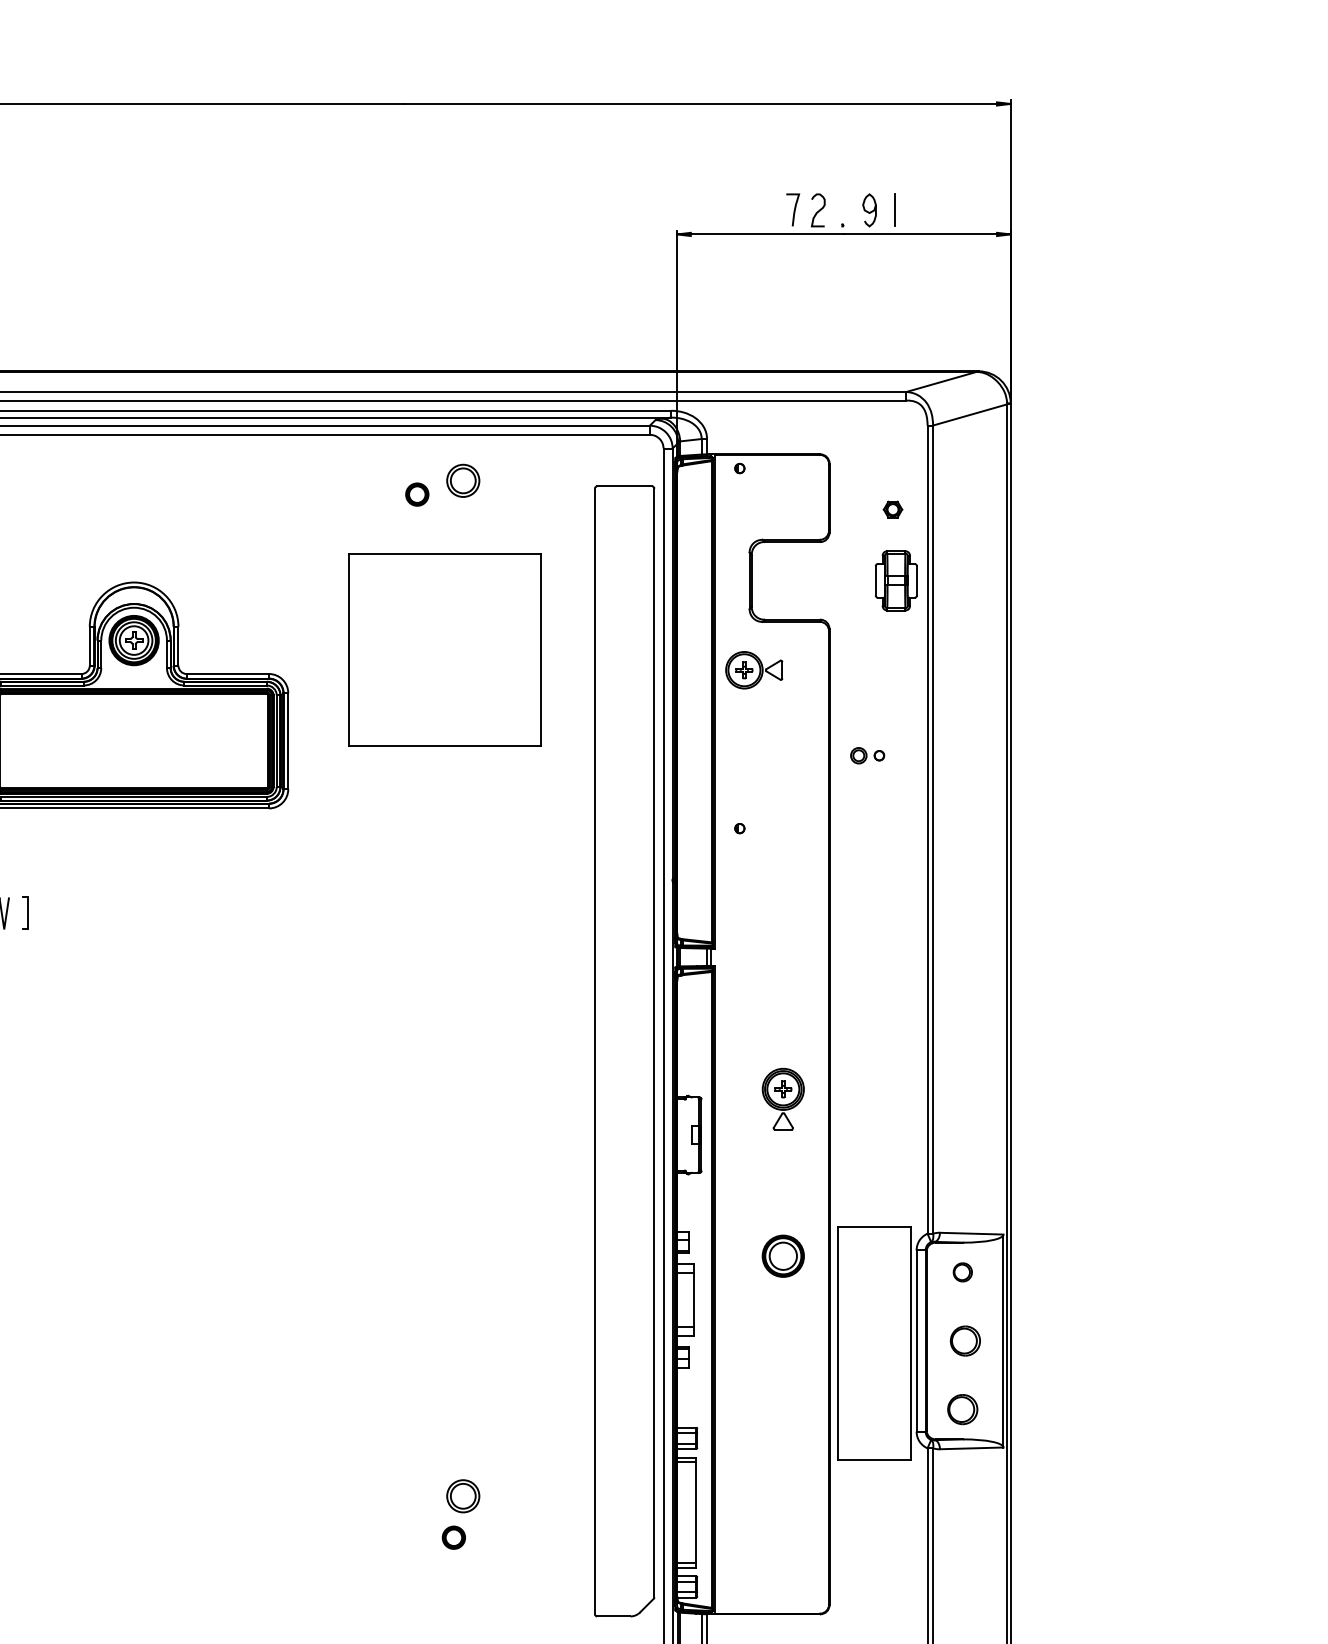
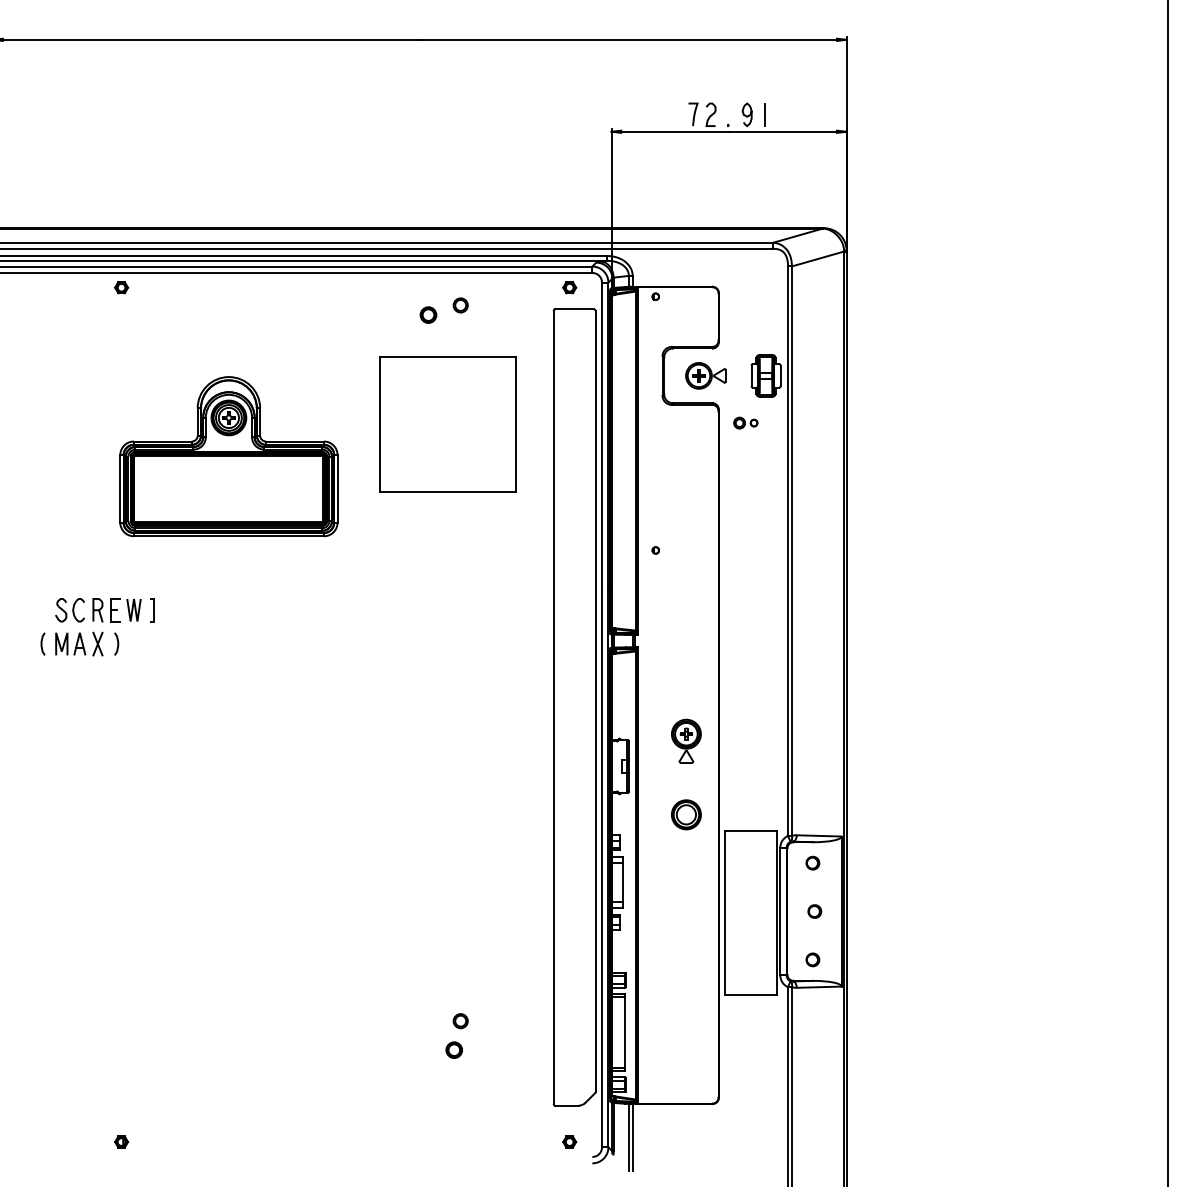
part: (462, 480) -> (460, 305), size x0.62
part: (892, 509) -> (569, 287), moved
part: (753, 669) -> (705, 375), moved
part: (867, 754) -> (745, 422), moved
part: (783, 1255) -> (686, 814), moved
part: (965, 1340) -> (814, 911), size x0.62
part: (962, 1409) -> (812, 959), size x0.62
part: (462, 1497) -> (460, 1021), size x0.62

